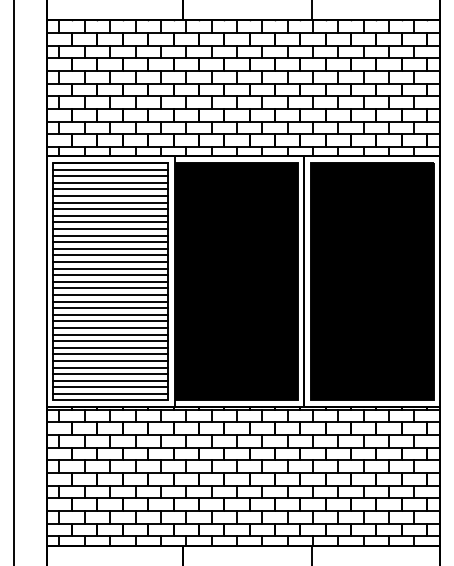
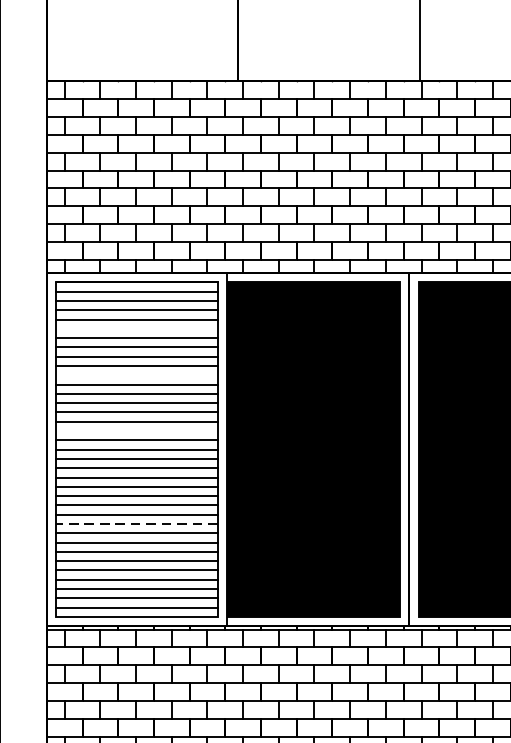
line: (110, 196) -> (136, 329), removed
line: (110, 229) -> (136, 375), removed
line: (110, 268) -> (136, 430), removed
line: (110, 334) -> (136, 523), solid -> dashed

